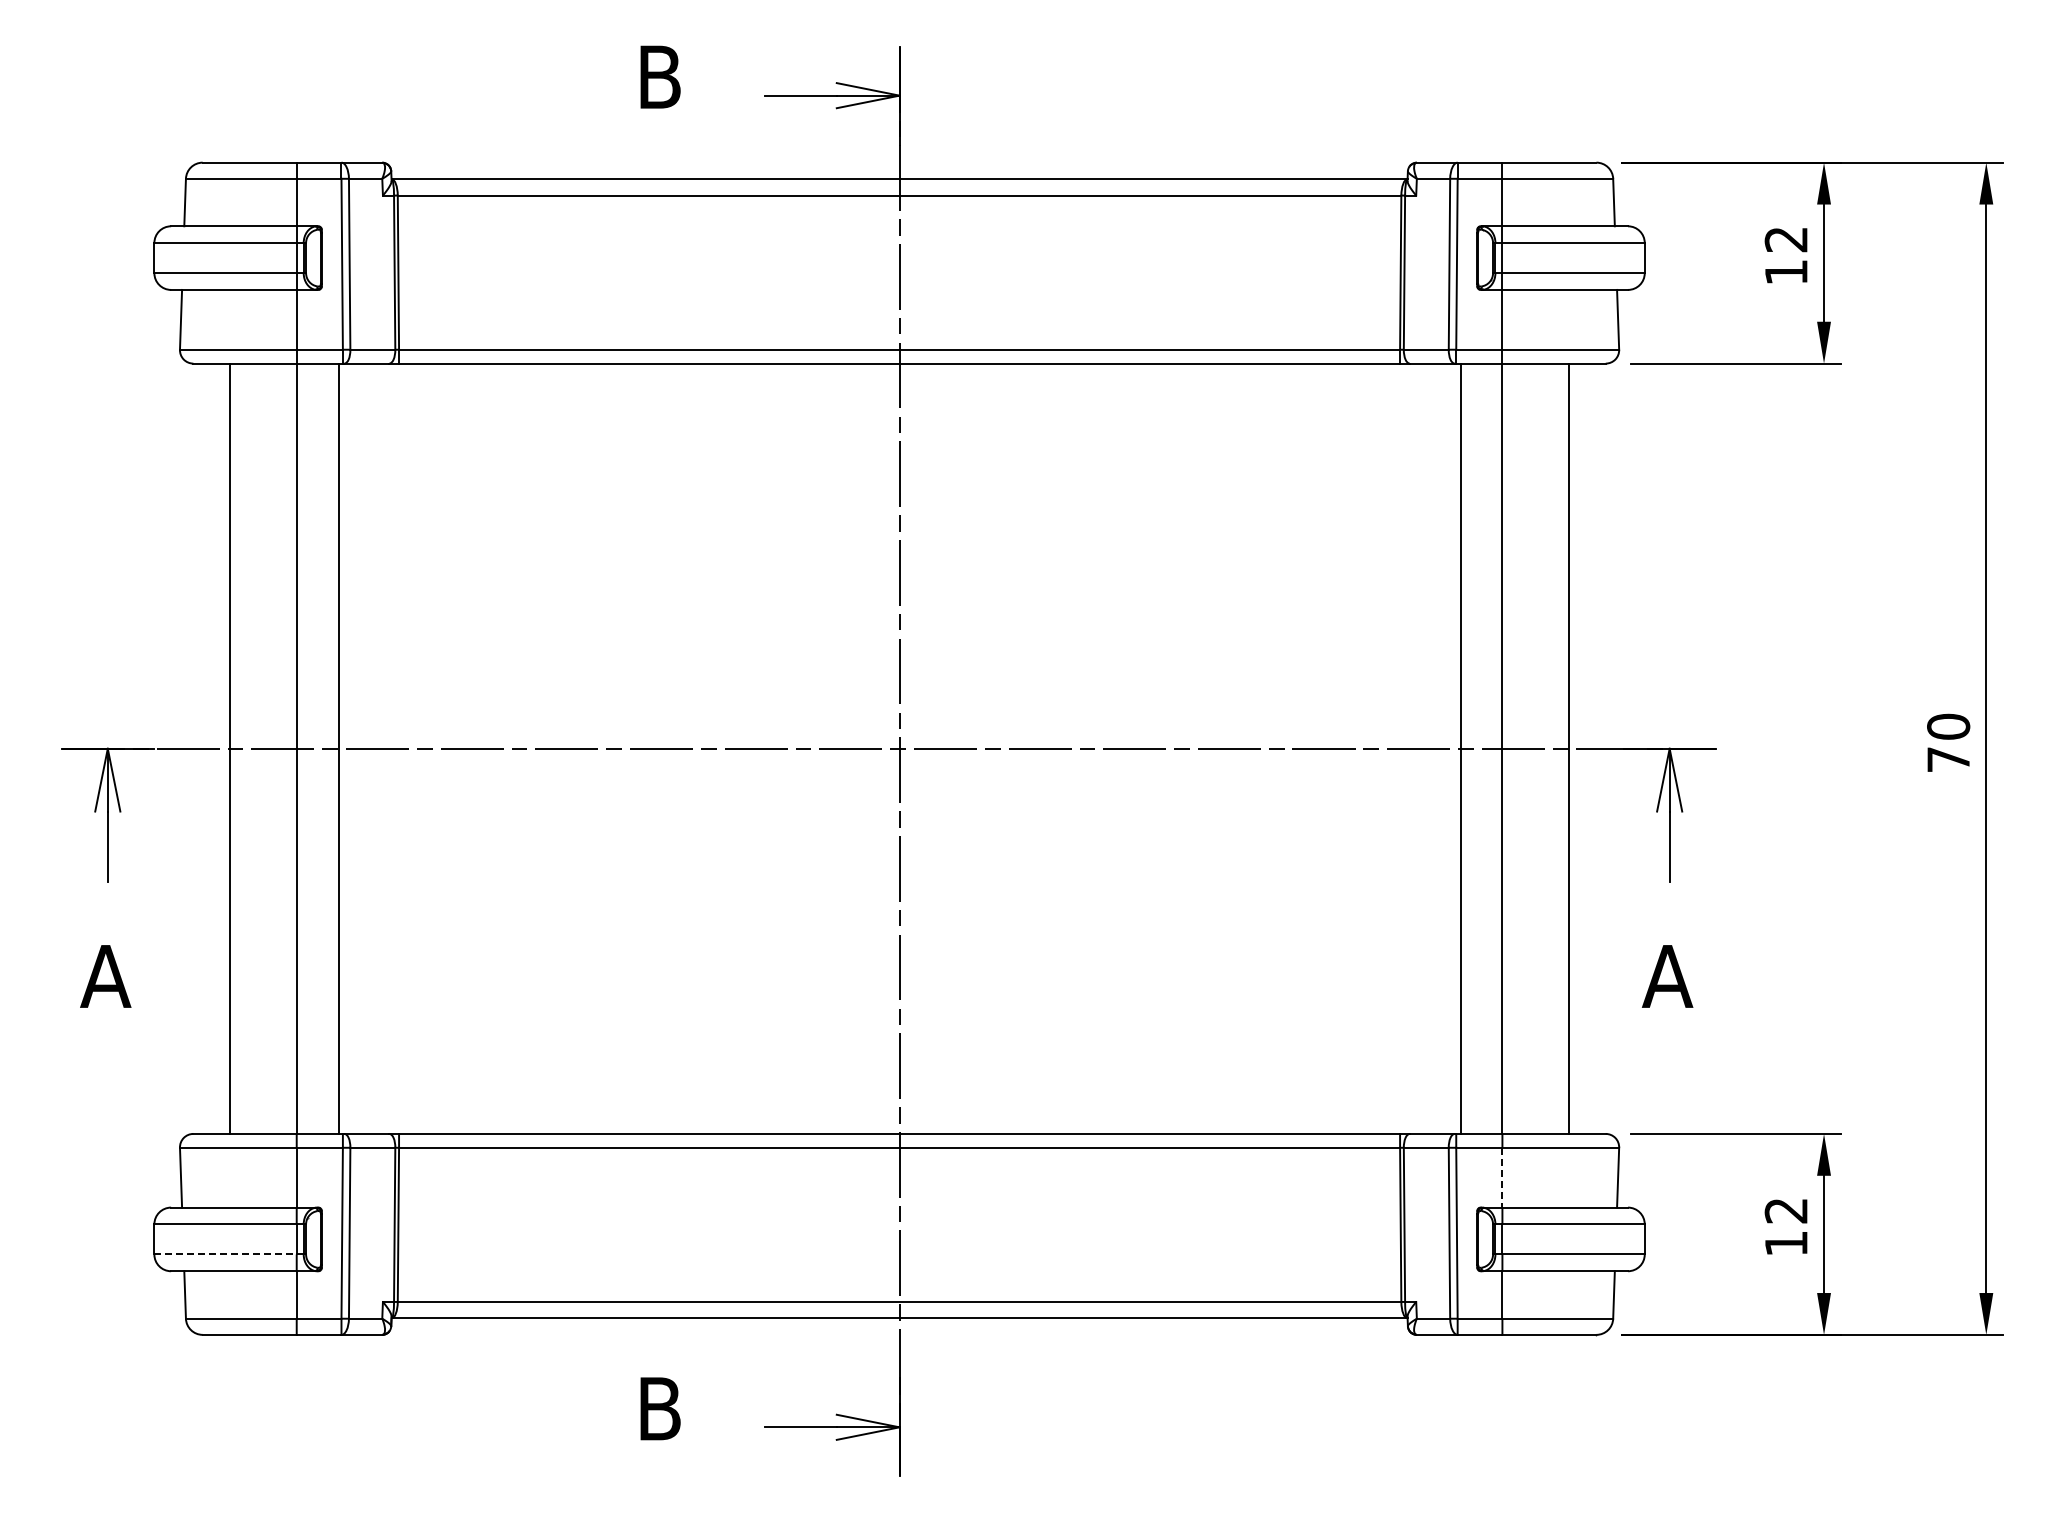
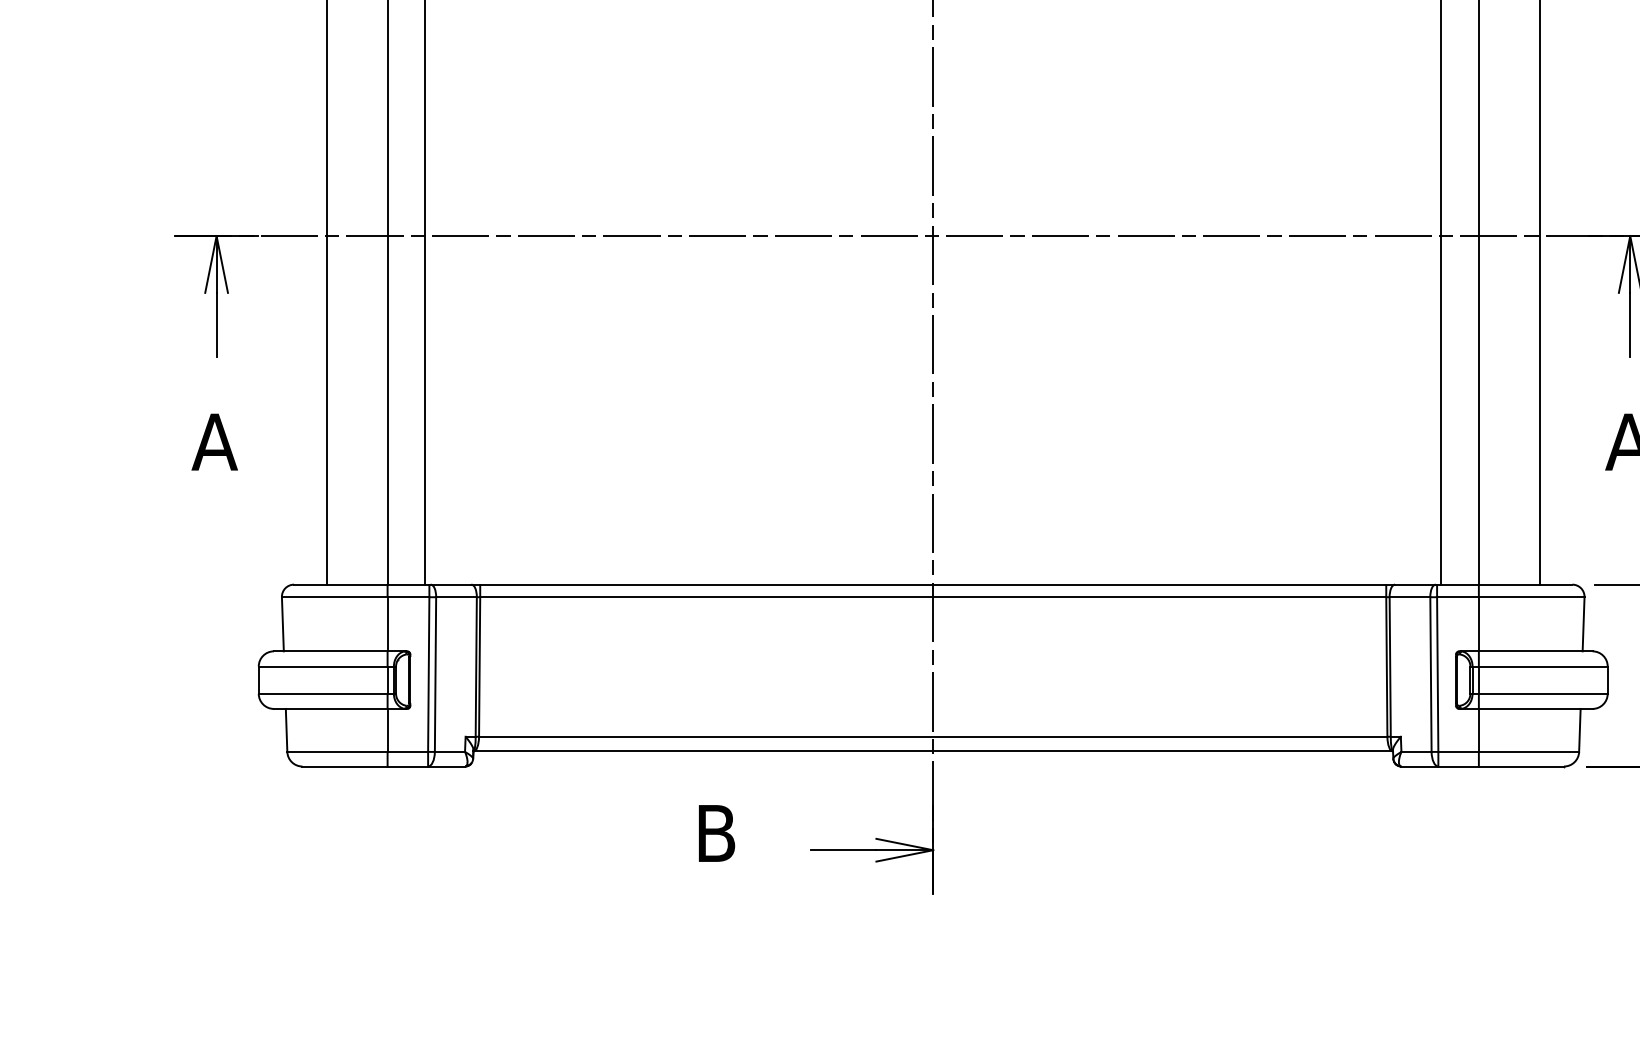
line: (1502, 1177) -> (1478, 624), dashed -> solid
line: (226, 1254) -> (324, 693), dashed -> solid

